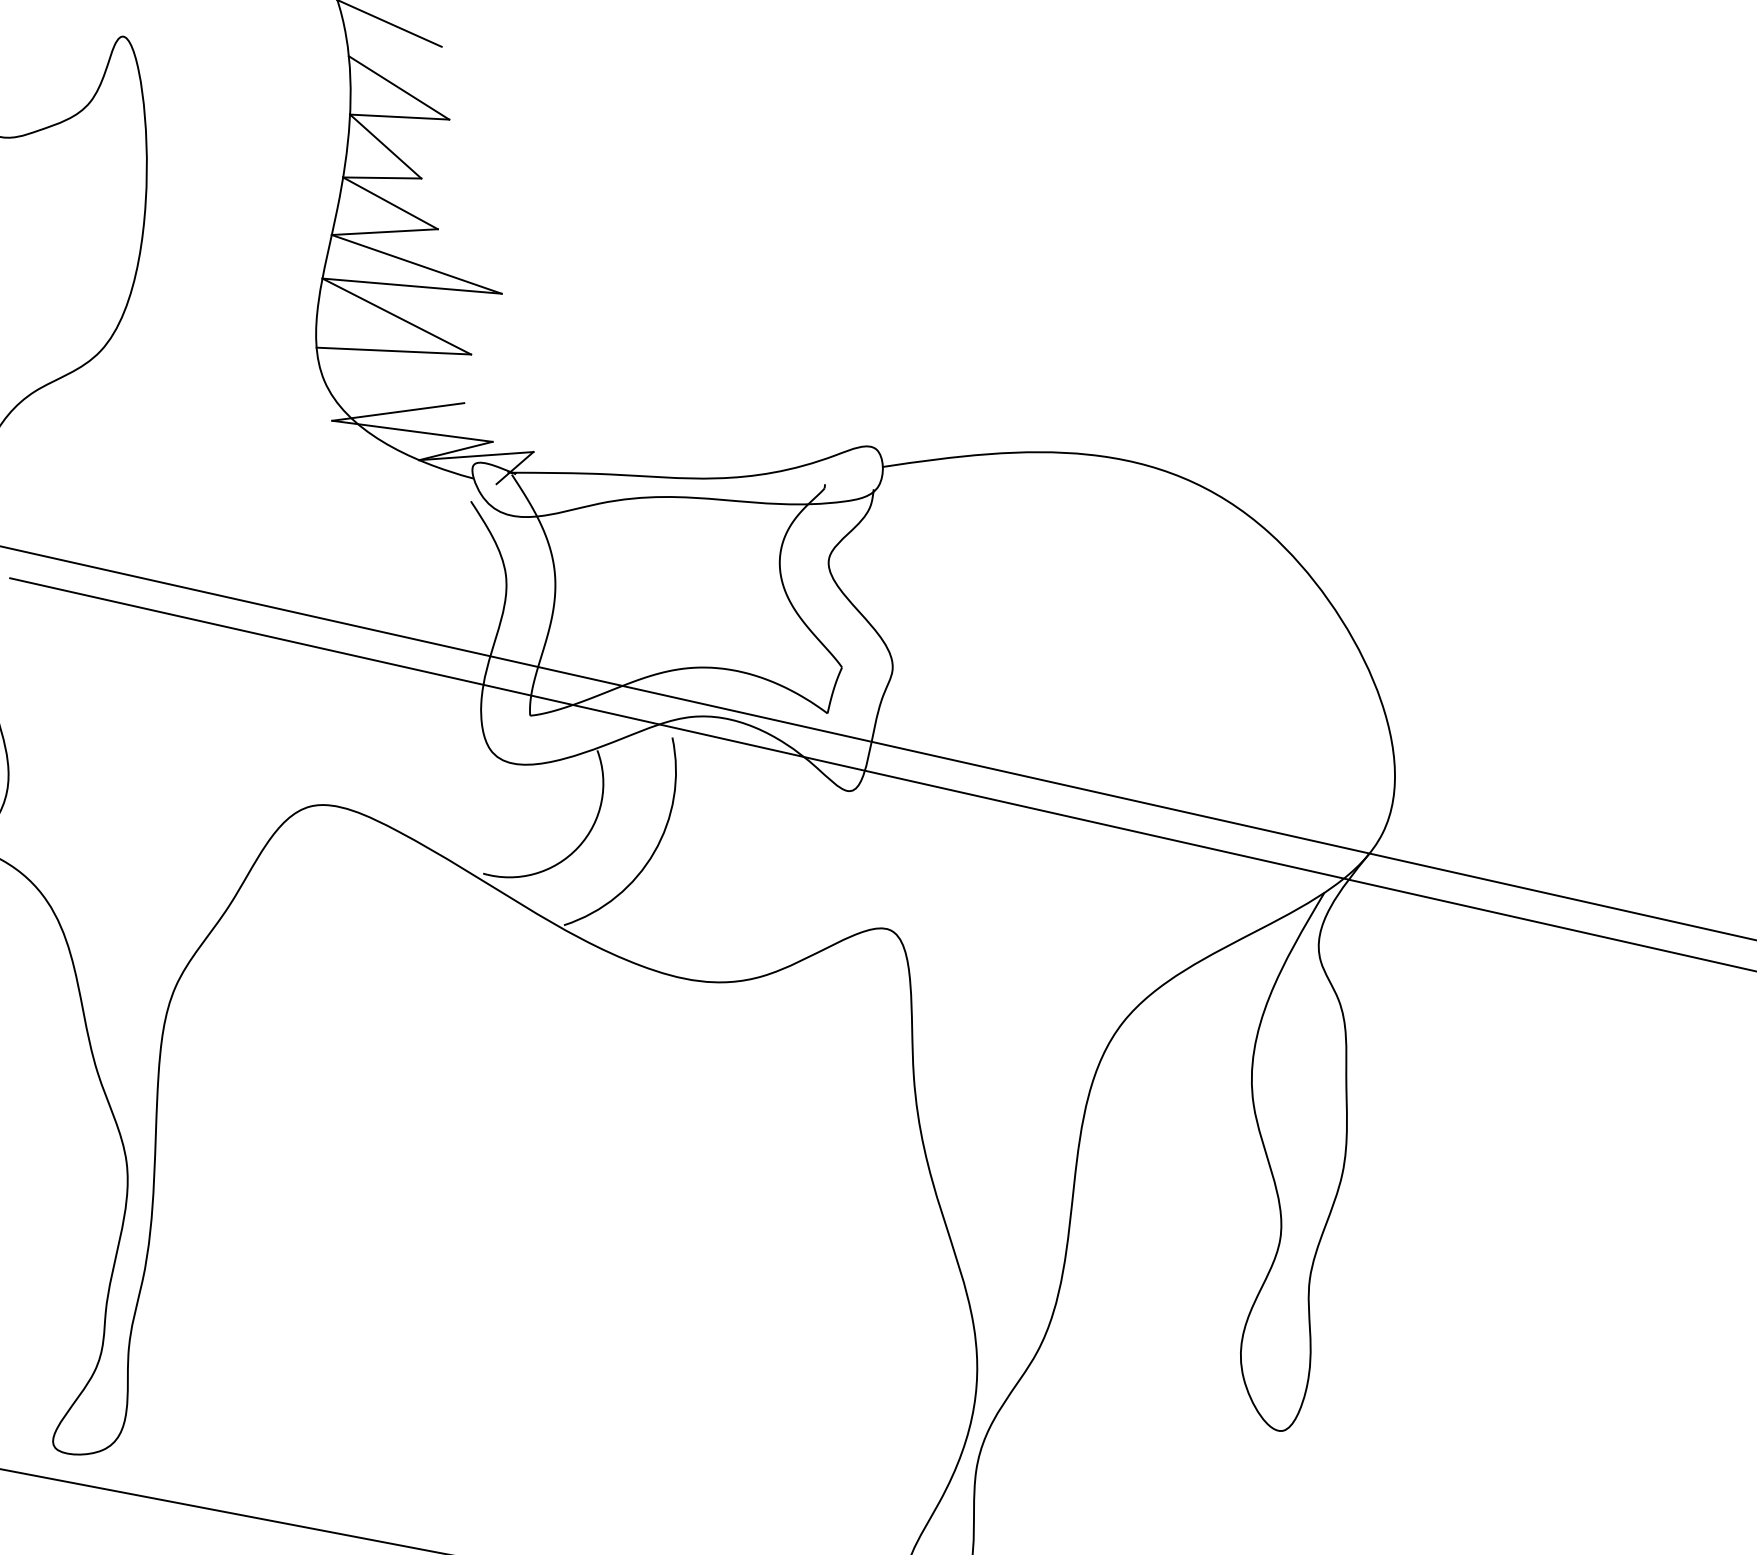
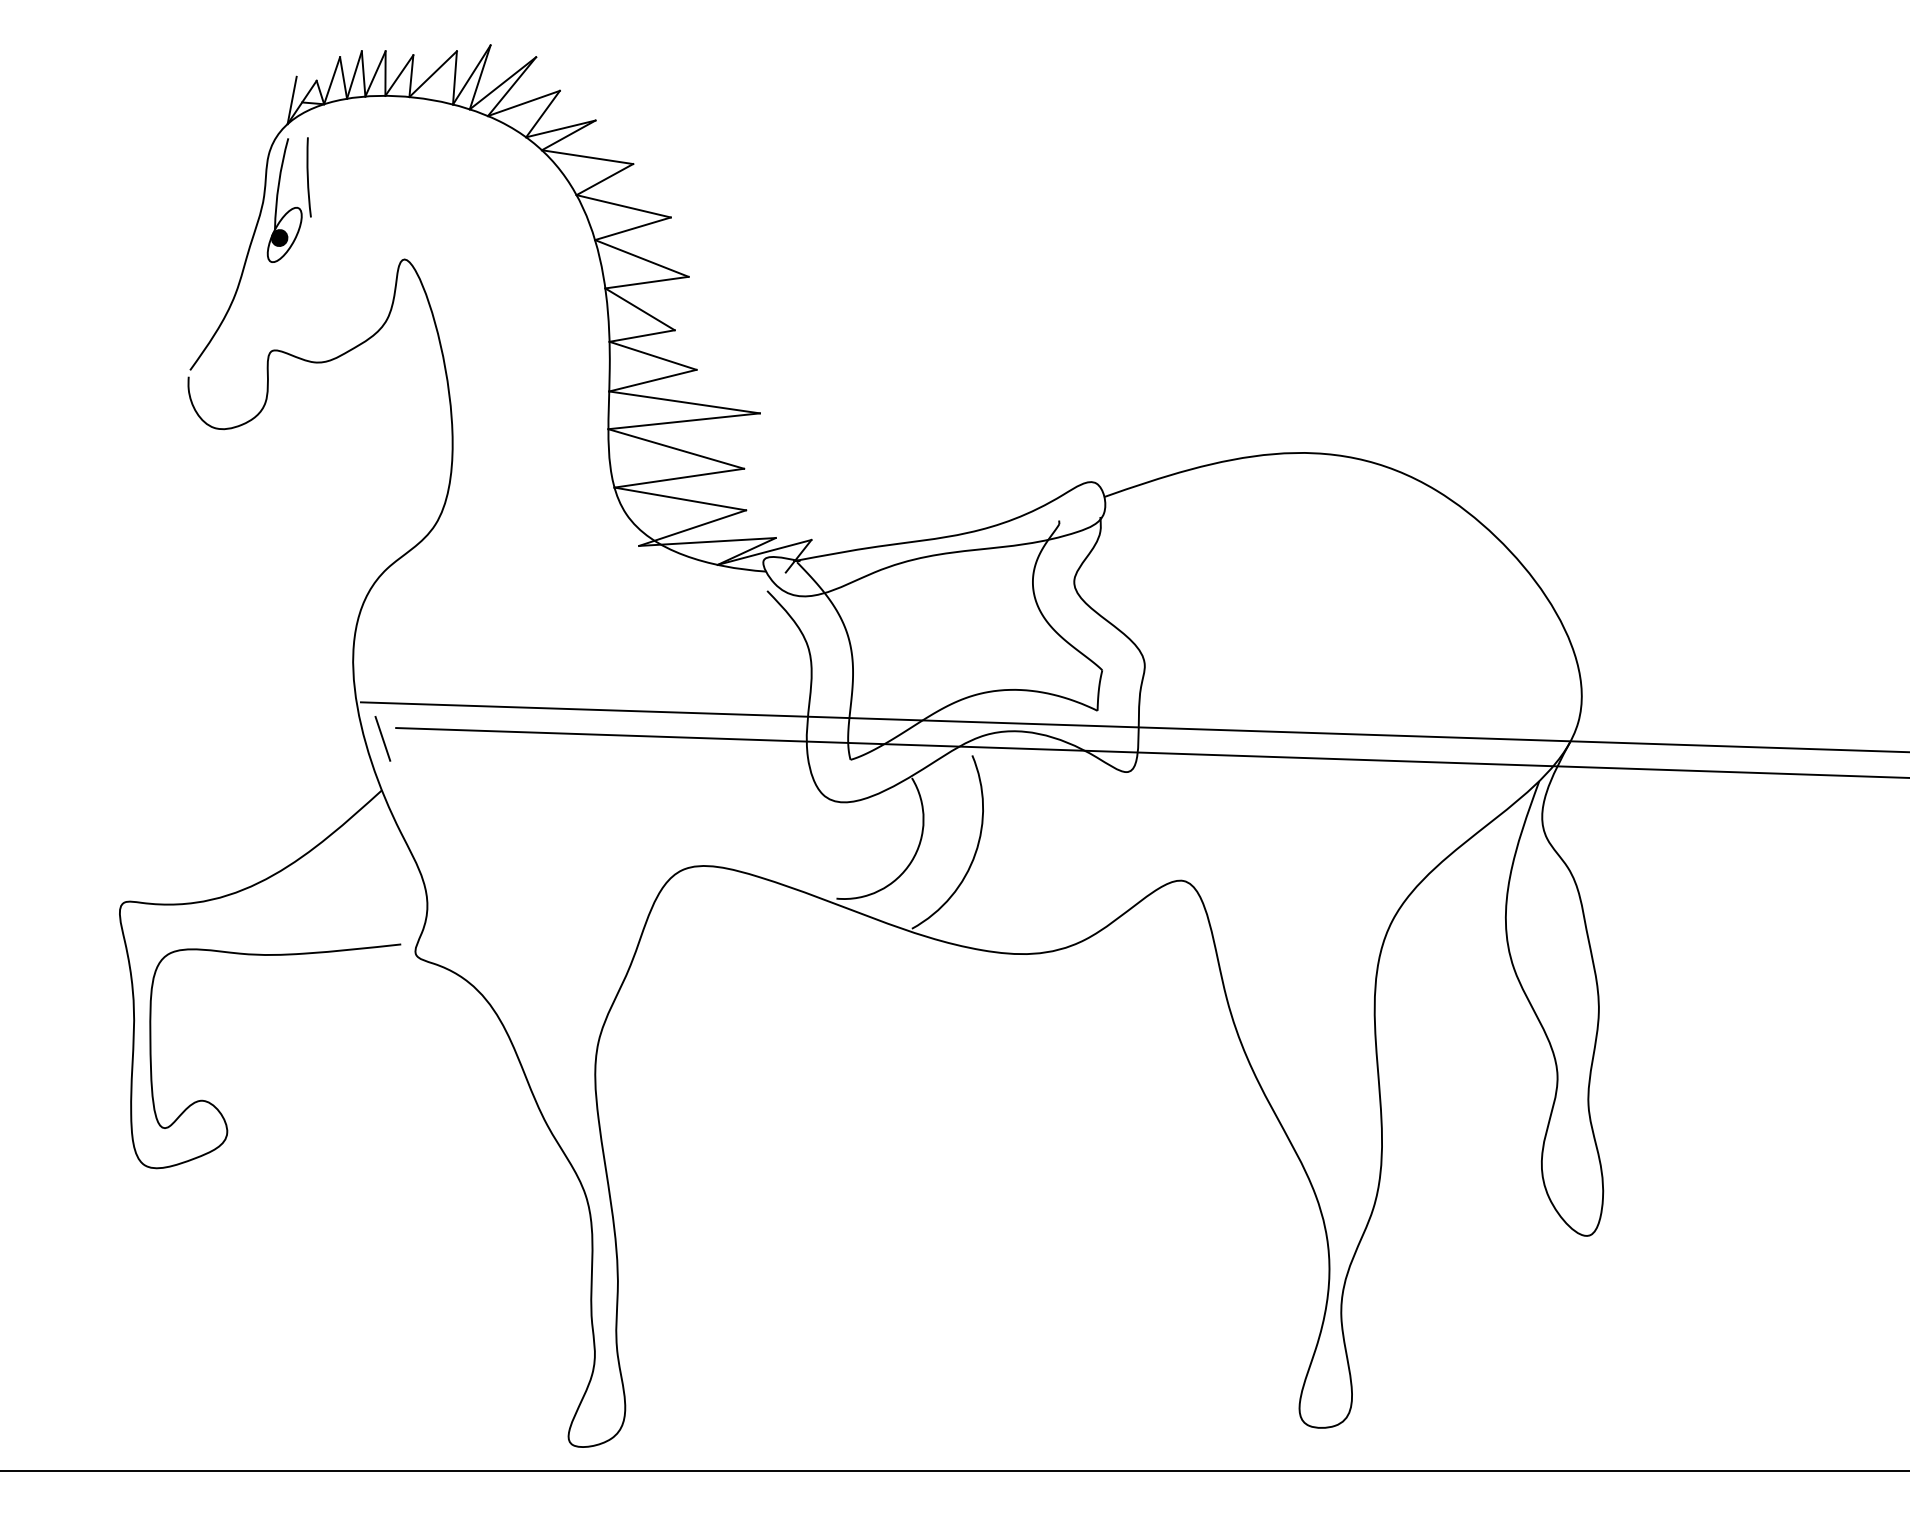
line: (394, 51) -> (632, 228), added
line: (390, 374) -> (680, 498), added

